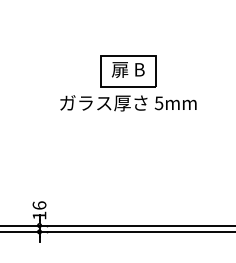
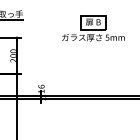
part: (128, 83) -> (93, 28), moved

